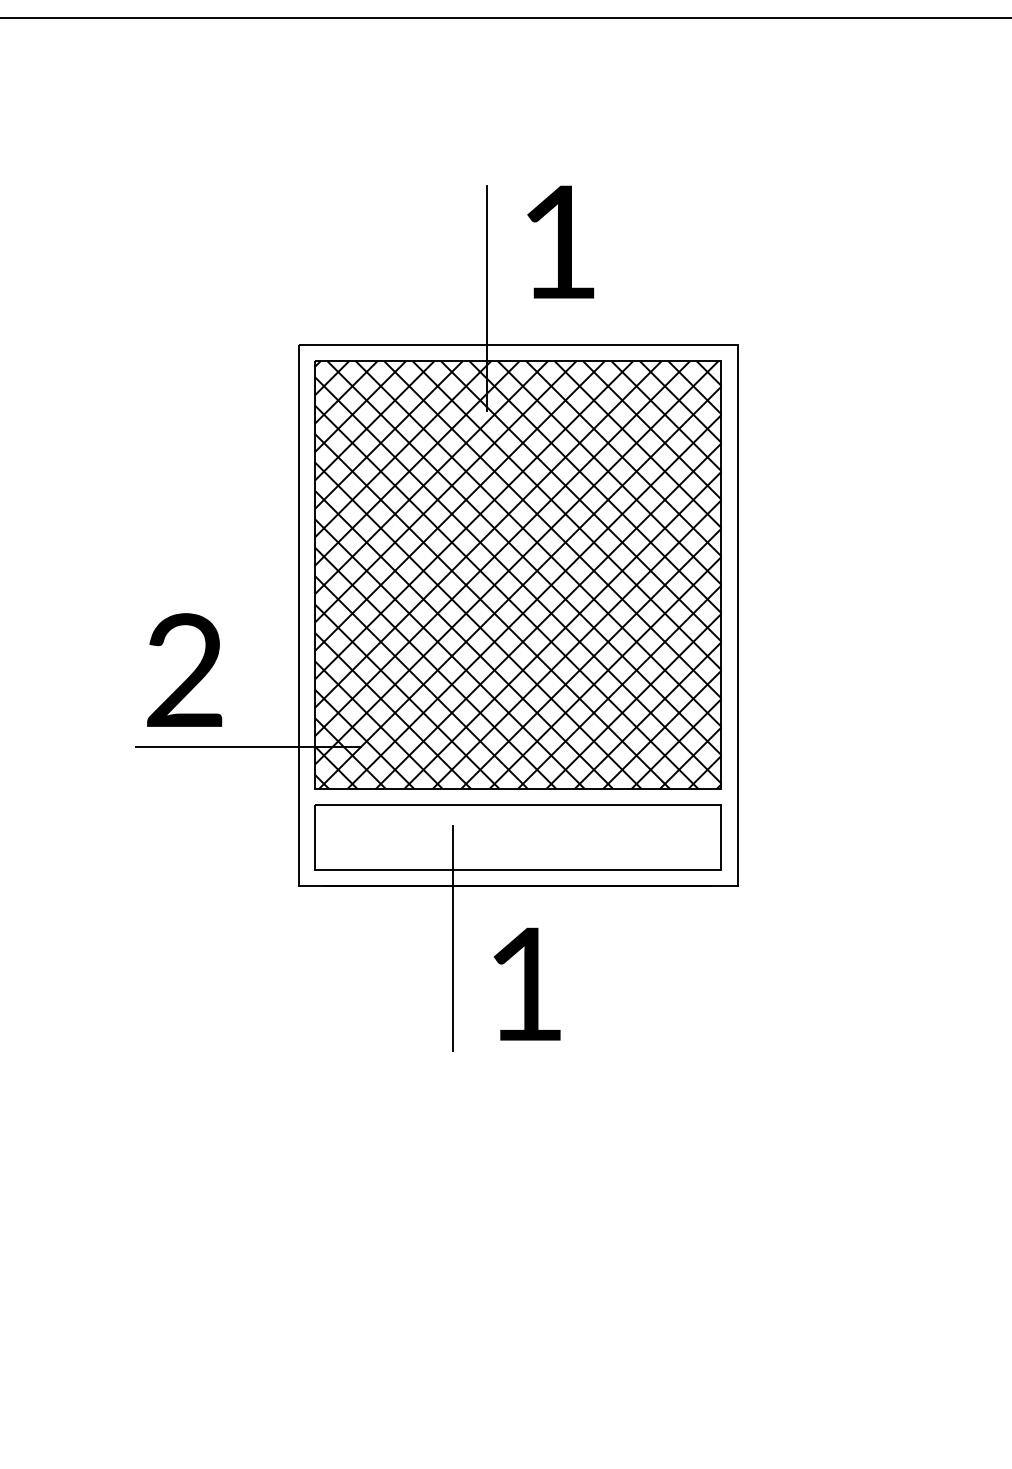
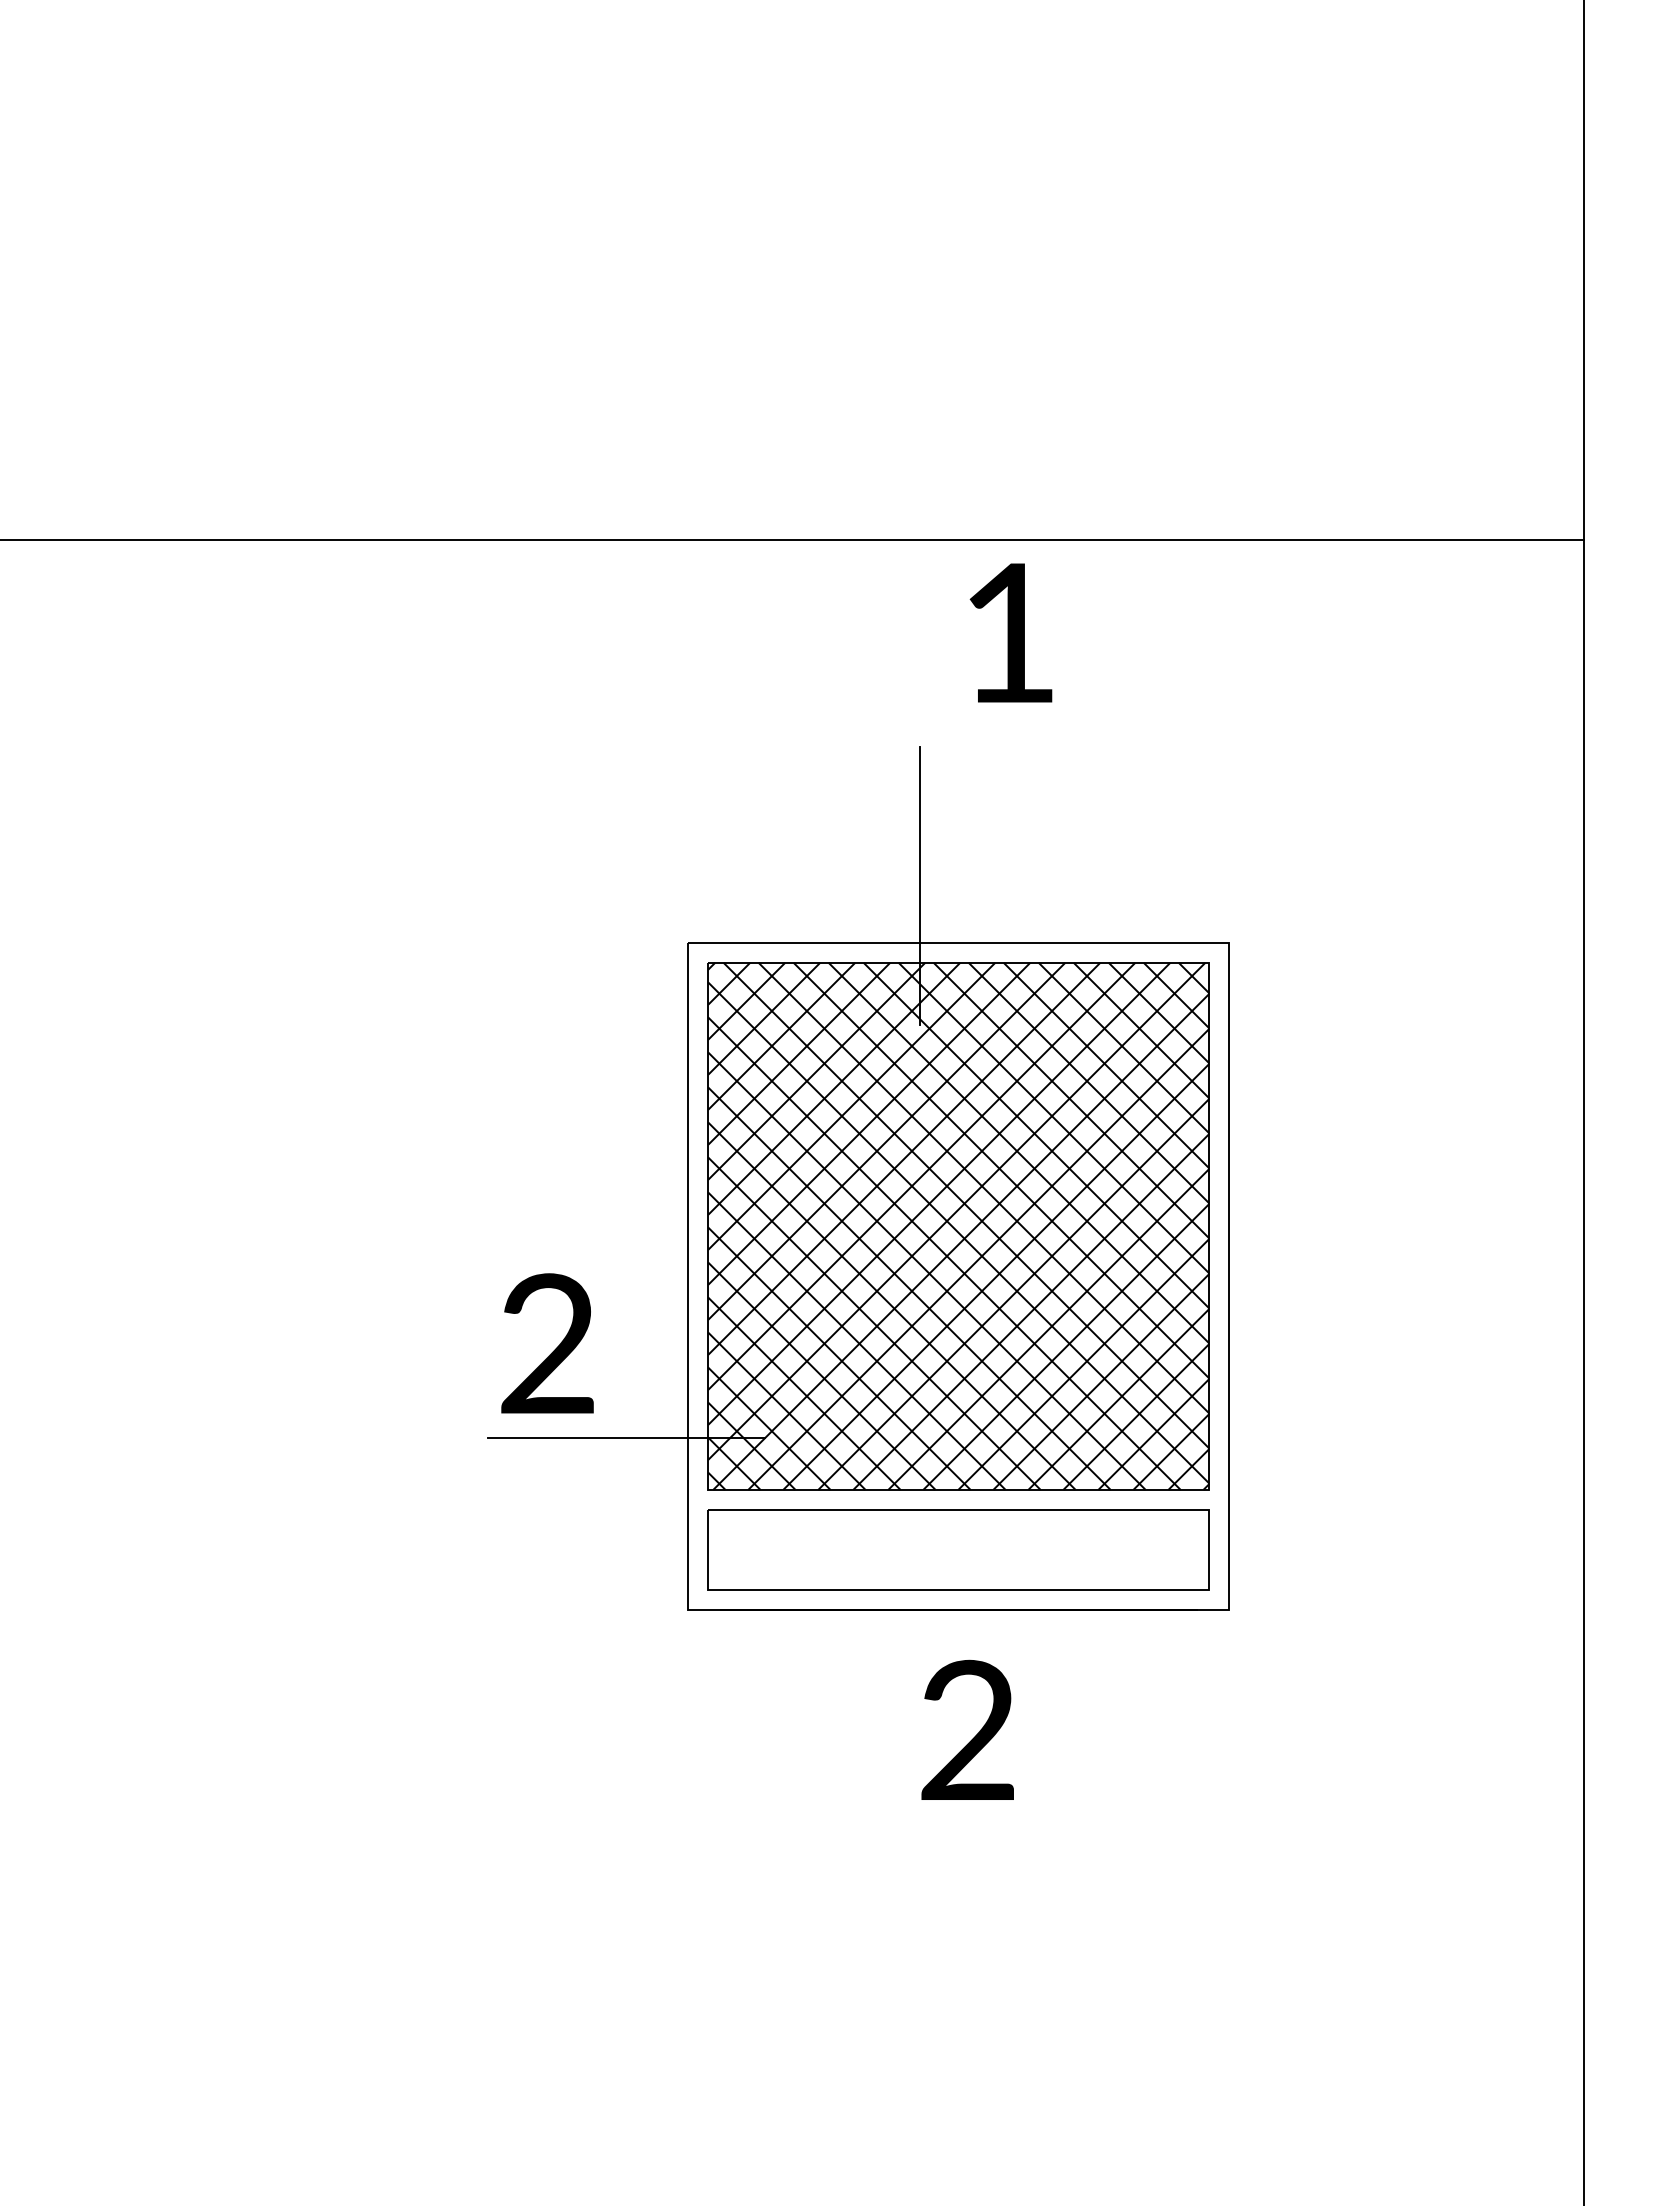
text: (560, 241) -> (1010, 632), moved
line: (453, 938) -> (878, 1674), removed
text: (525, 983) -> (967, 1729), 1 -> 2

